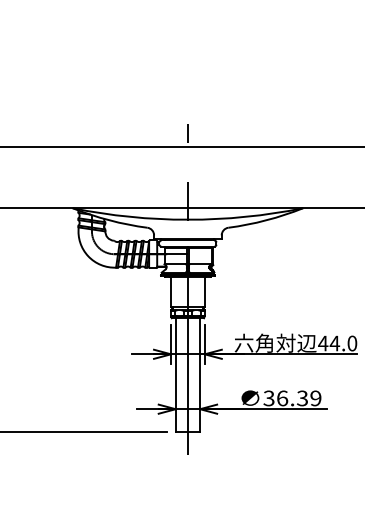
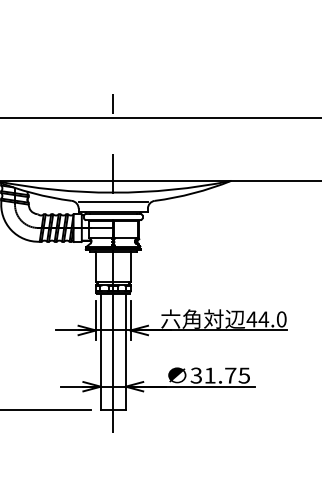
line: (187, 228) -> (112, 201), added
text: (299, 398) -> (227, 375), 36.39 -> 31.75

